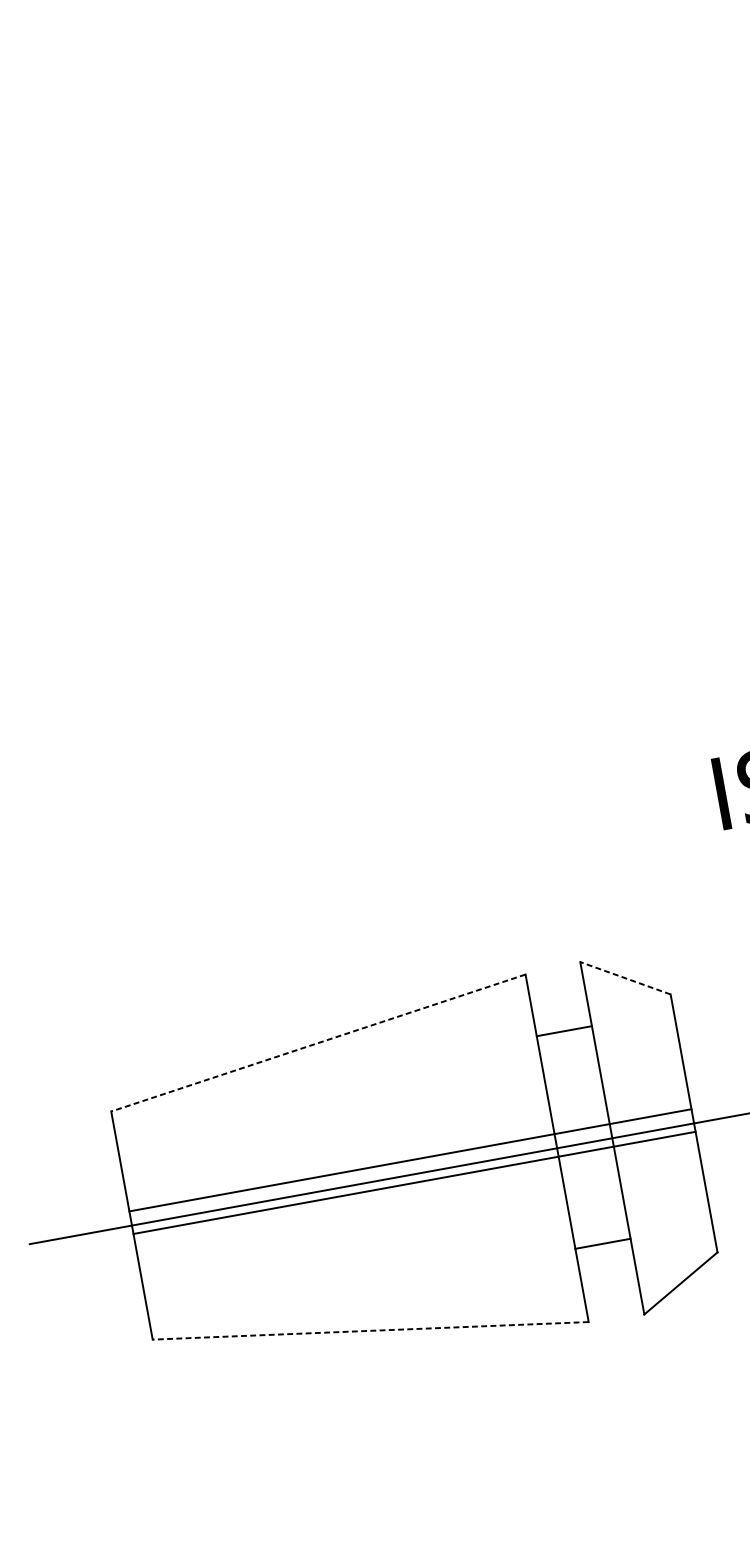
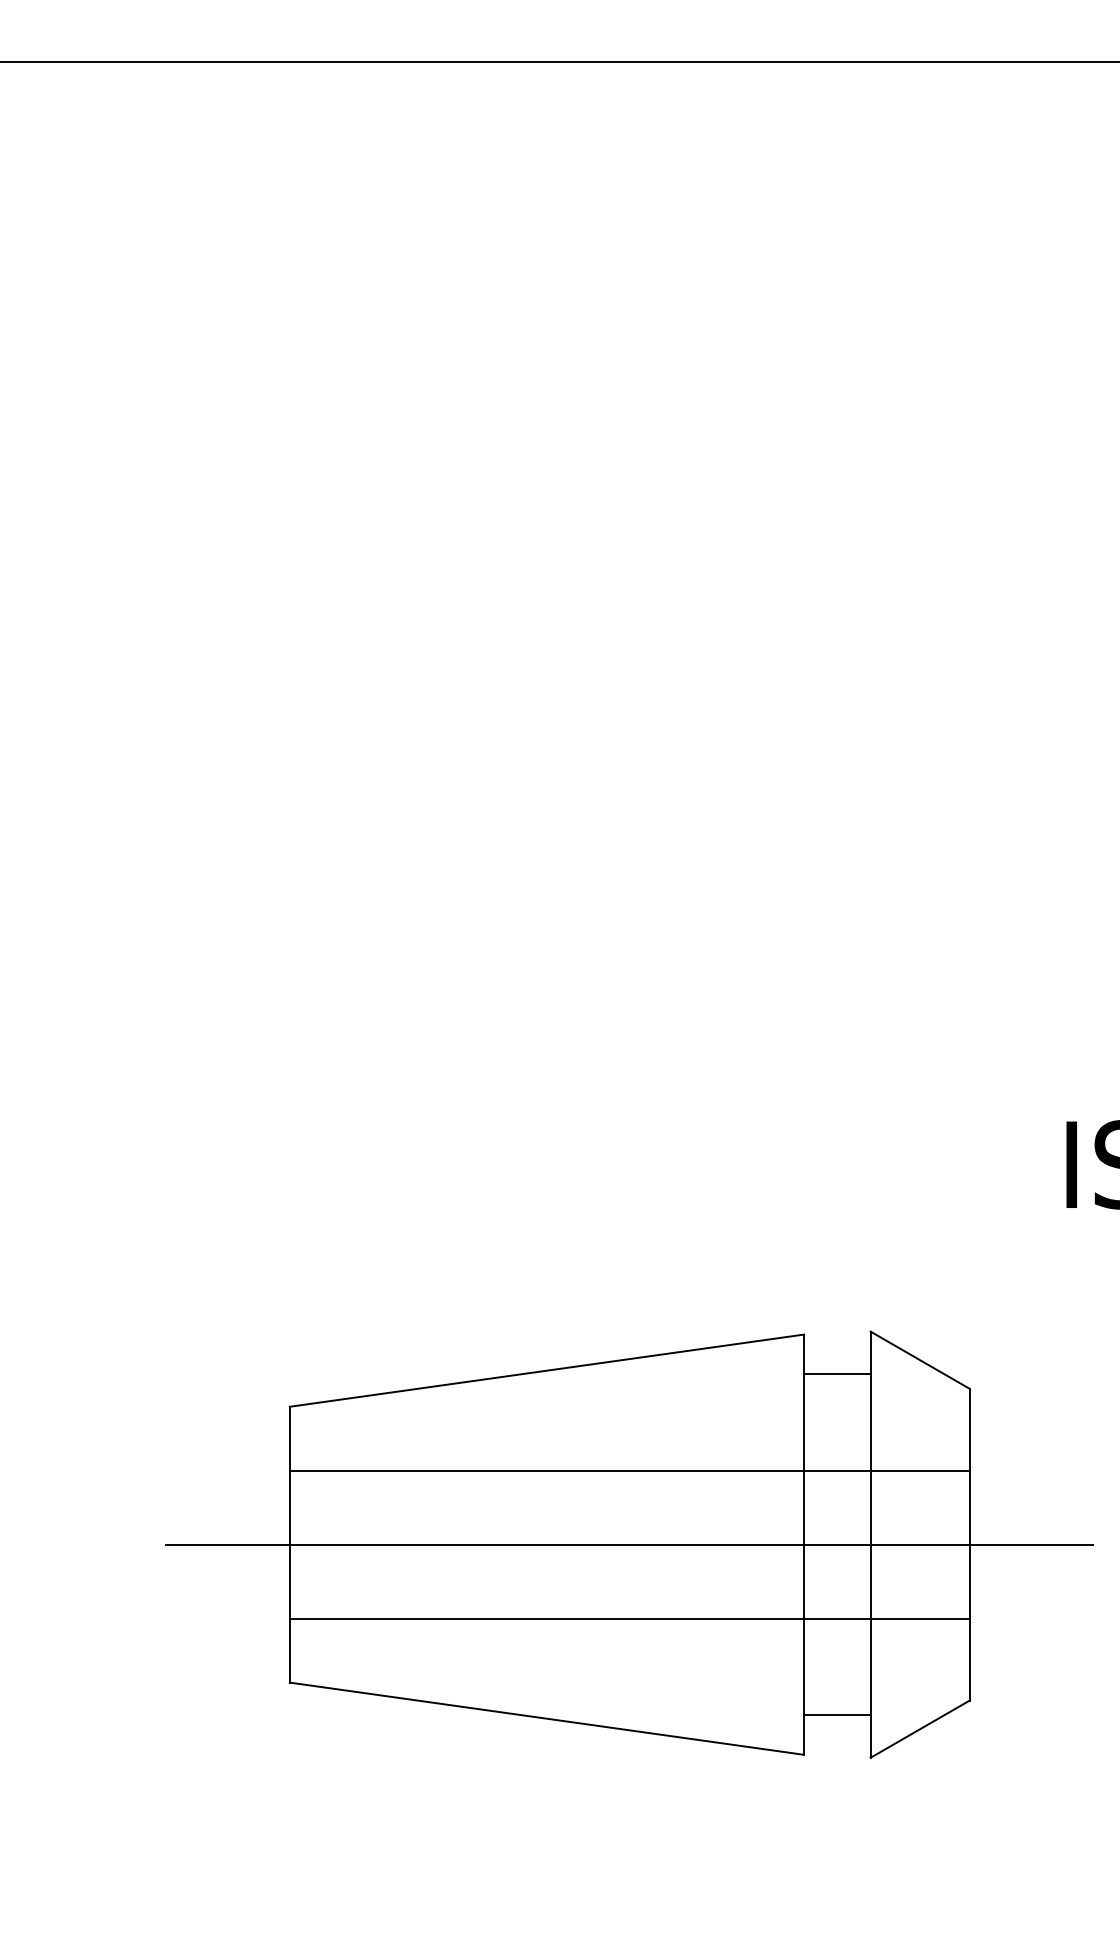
line: (624, 977) -> (919, 1359), dashed -> solid
line: (563, 1031) -> (836, 1374), moved
line: (318, 1042) -> (546, 1370), dashed -> solid
line: (410, 1160) -> (629, 1470), moved
line: (414, 1182) -> (629, 1618), moved
line: (602, 1244) -> (836, 1715), moved
line: (370, 1330) -> (546, 1718), dashed -> solid

